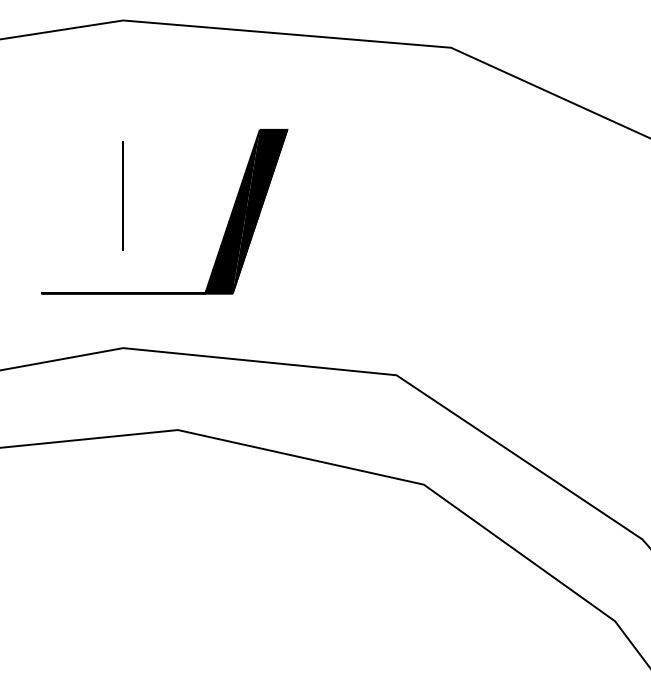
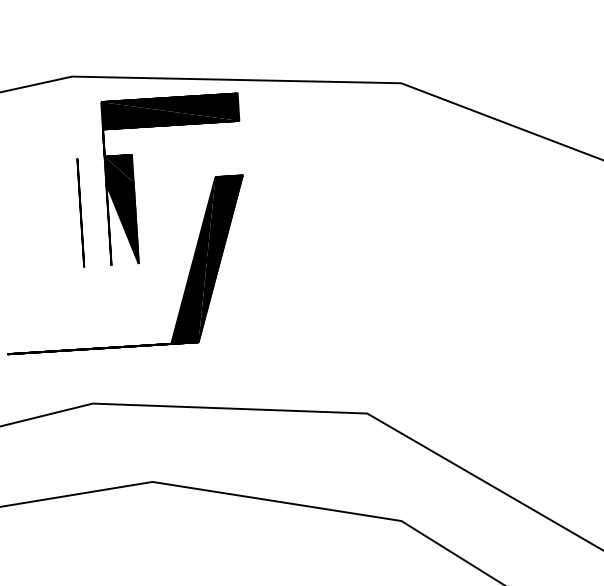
part: (178, 129) -> (134, 181), added
line: (122, 195) -> (80, 212), moved

